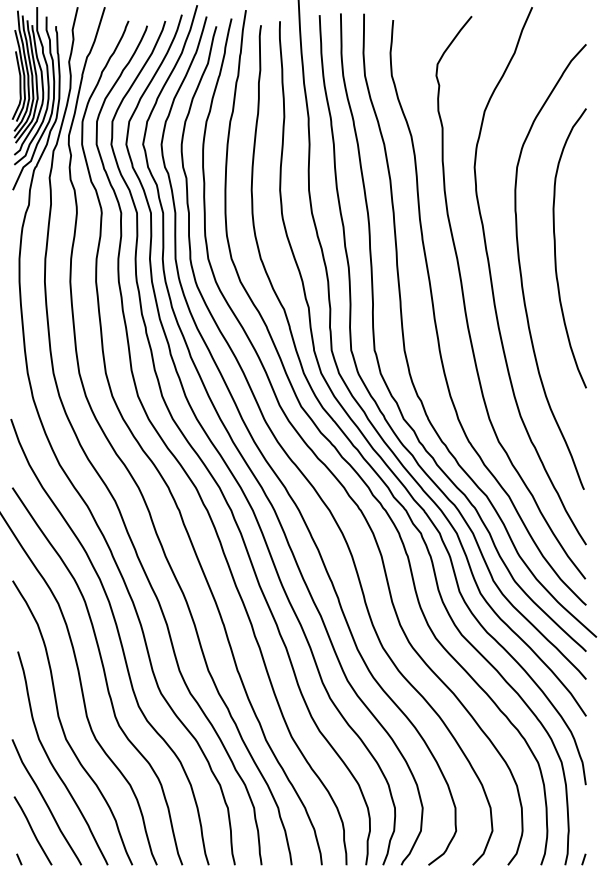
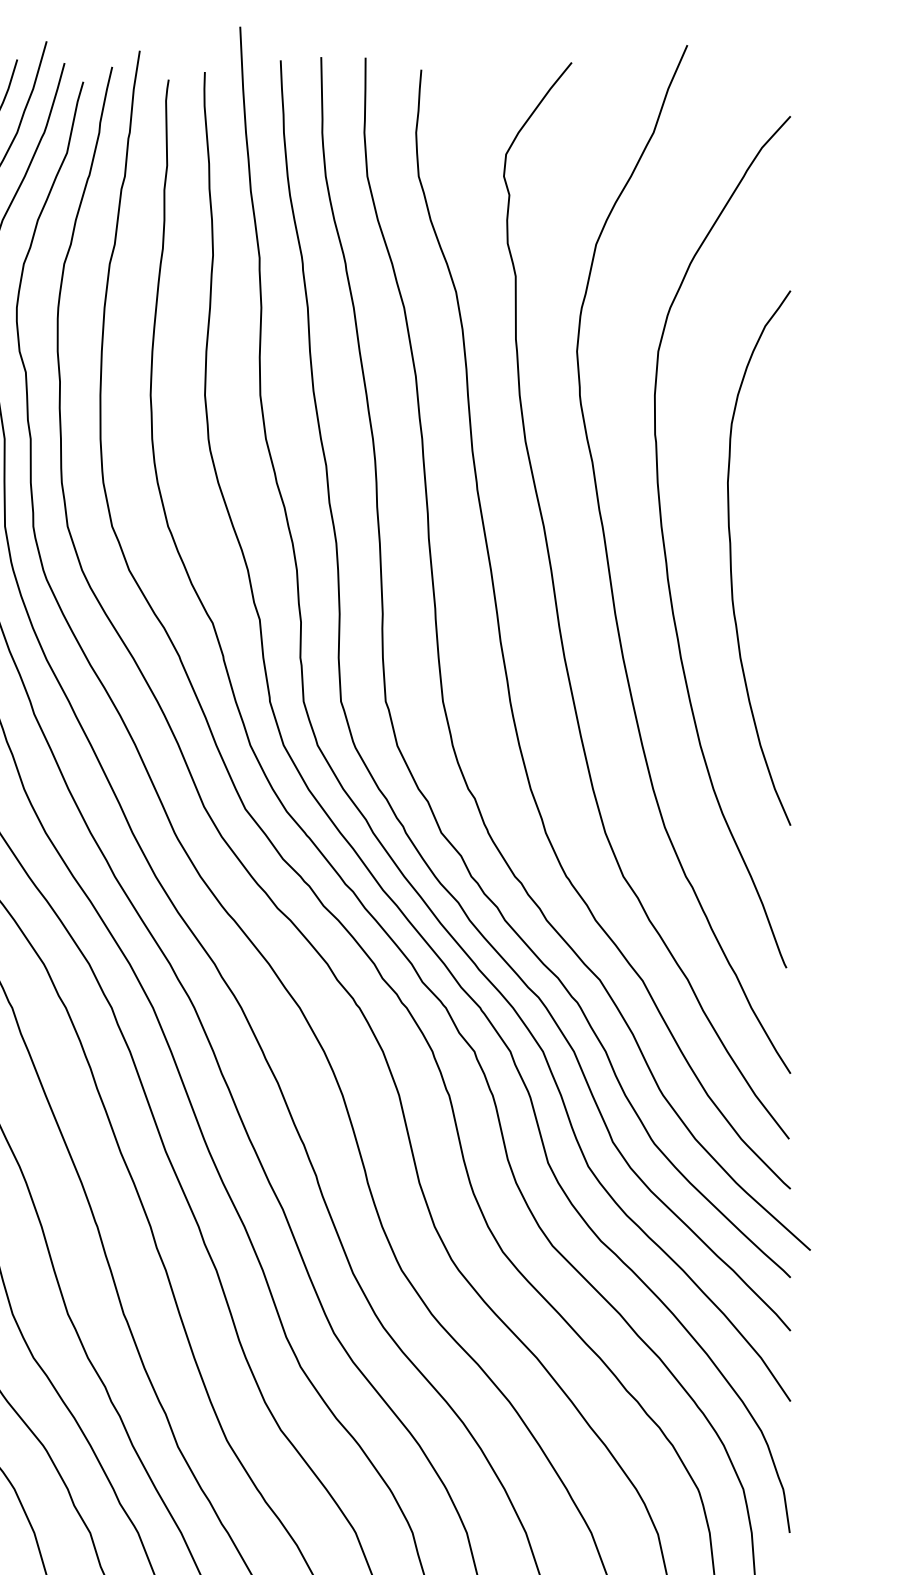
curve: (555, 248) -> (731, 558), moved

